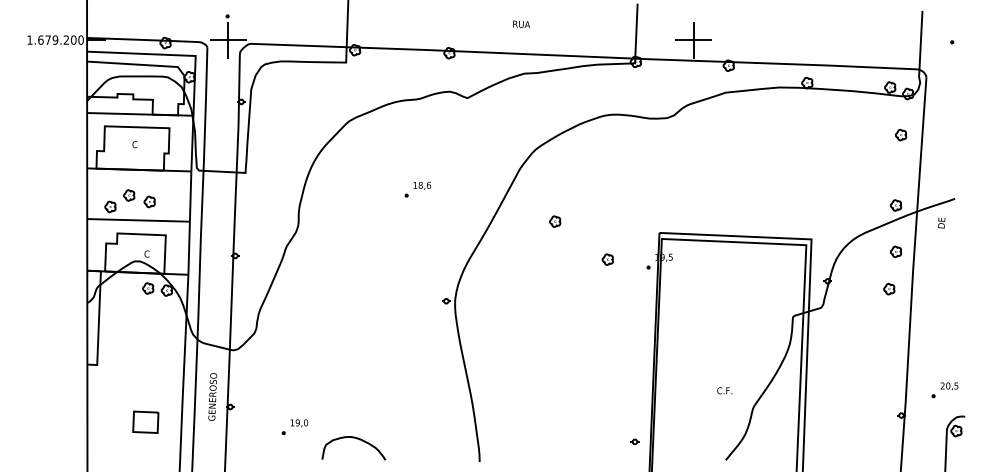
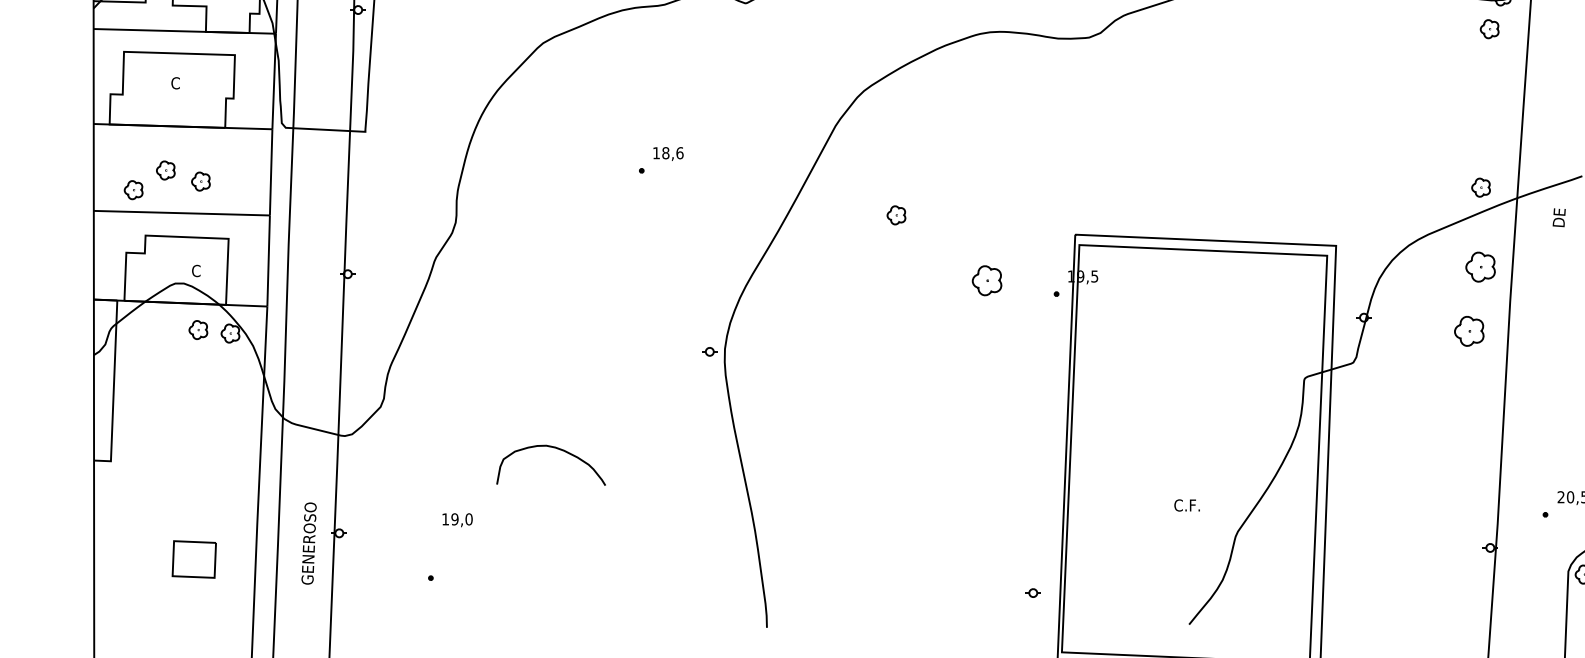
part: (901, 134) -> (1490, 28), moved
part: (896, 251) -> (1481, 266), size x1.6
part: (607, 259) -> (986, 280), size x1.6
part: (889, 288) -> (1469, 330), size x1.6
text: (212, 396) -> (308, 542), moved
text: (299, 423) -> (457, 520), moved
curve: (357, 439) -> (557, 450), moved

